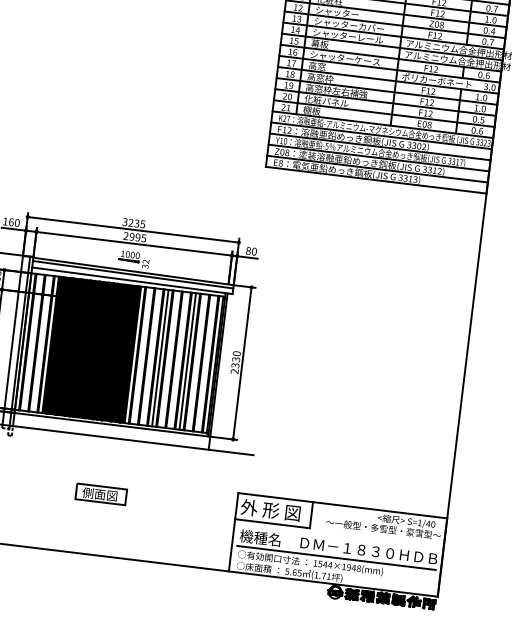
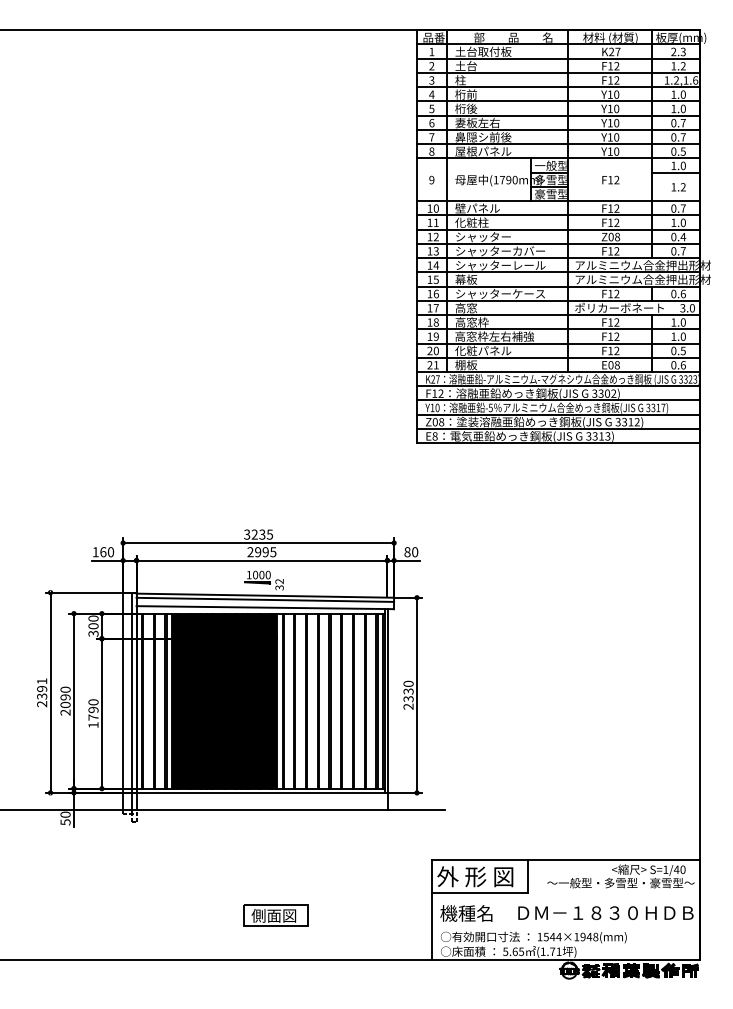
line: (160, 357) -> (312, 700), removed
line: (187, 360) -> (347, 700), removed
part: (101, 494) -> (275, 915), moved
line: (336, 557) -> (565, 926), removed

